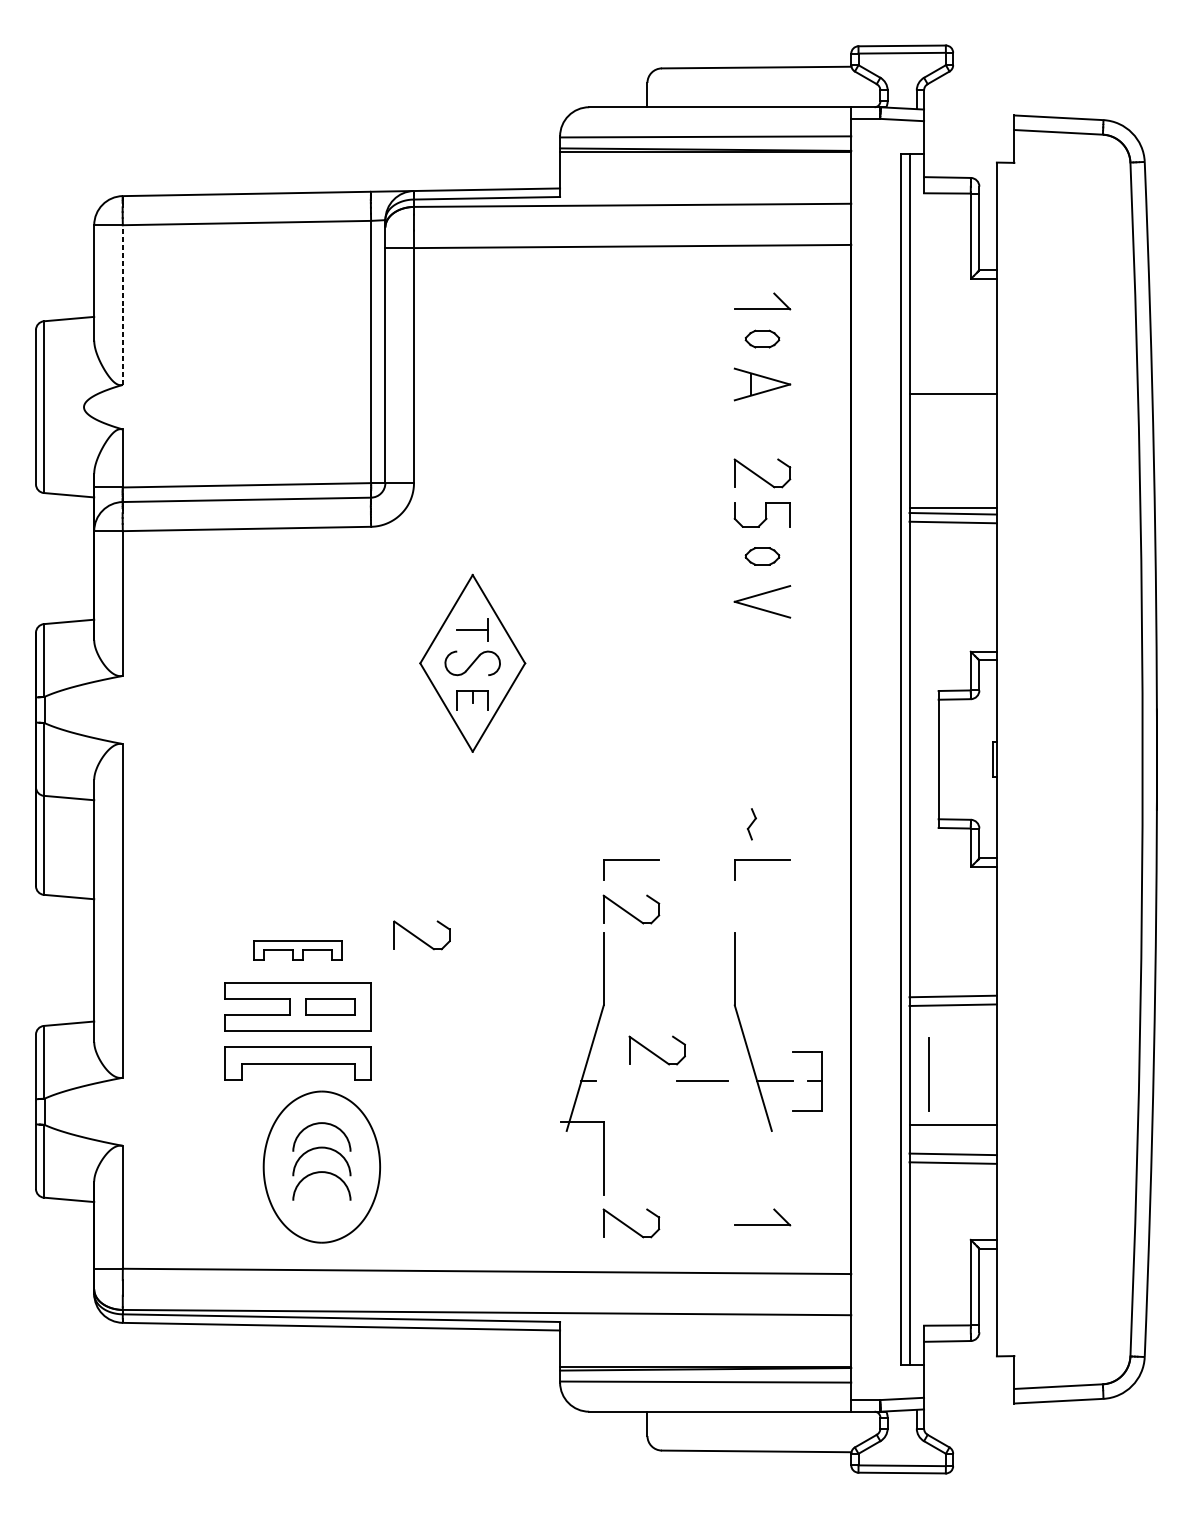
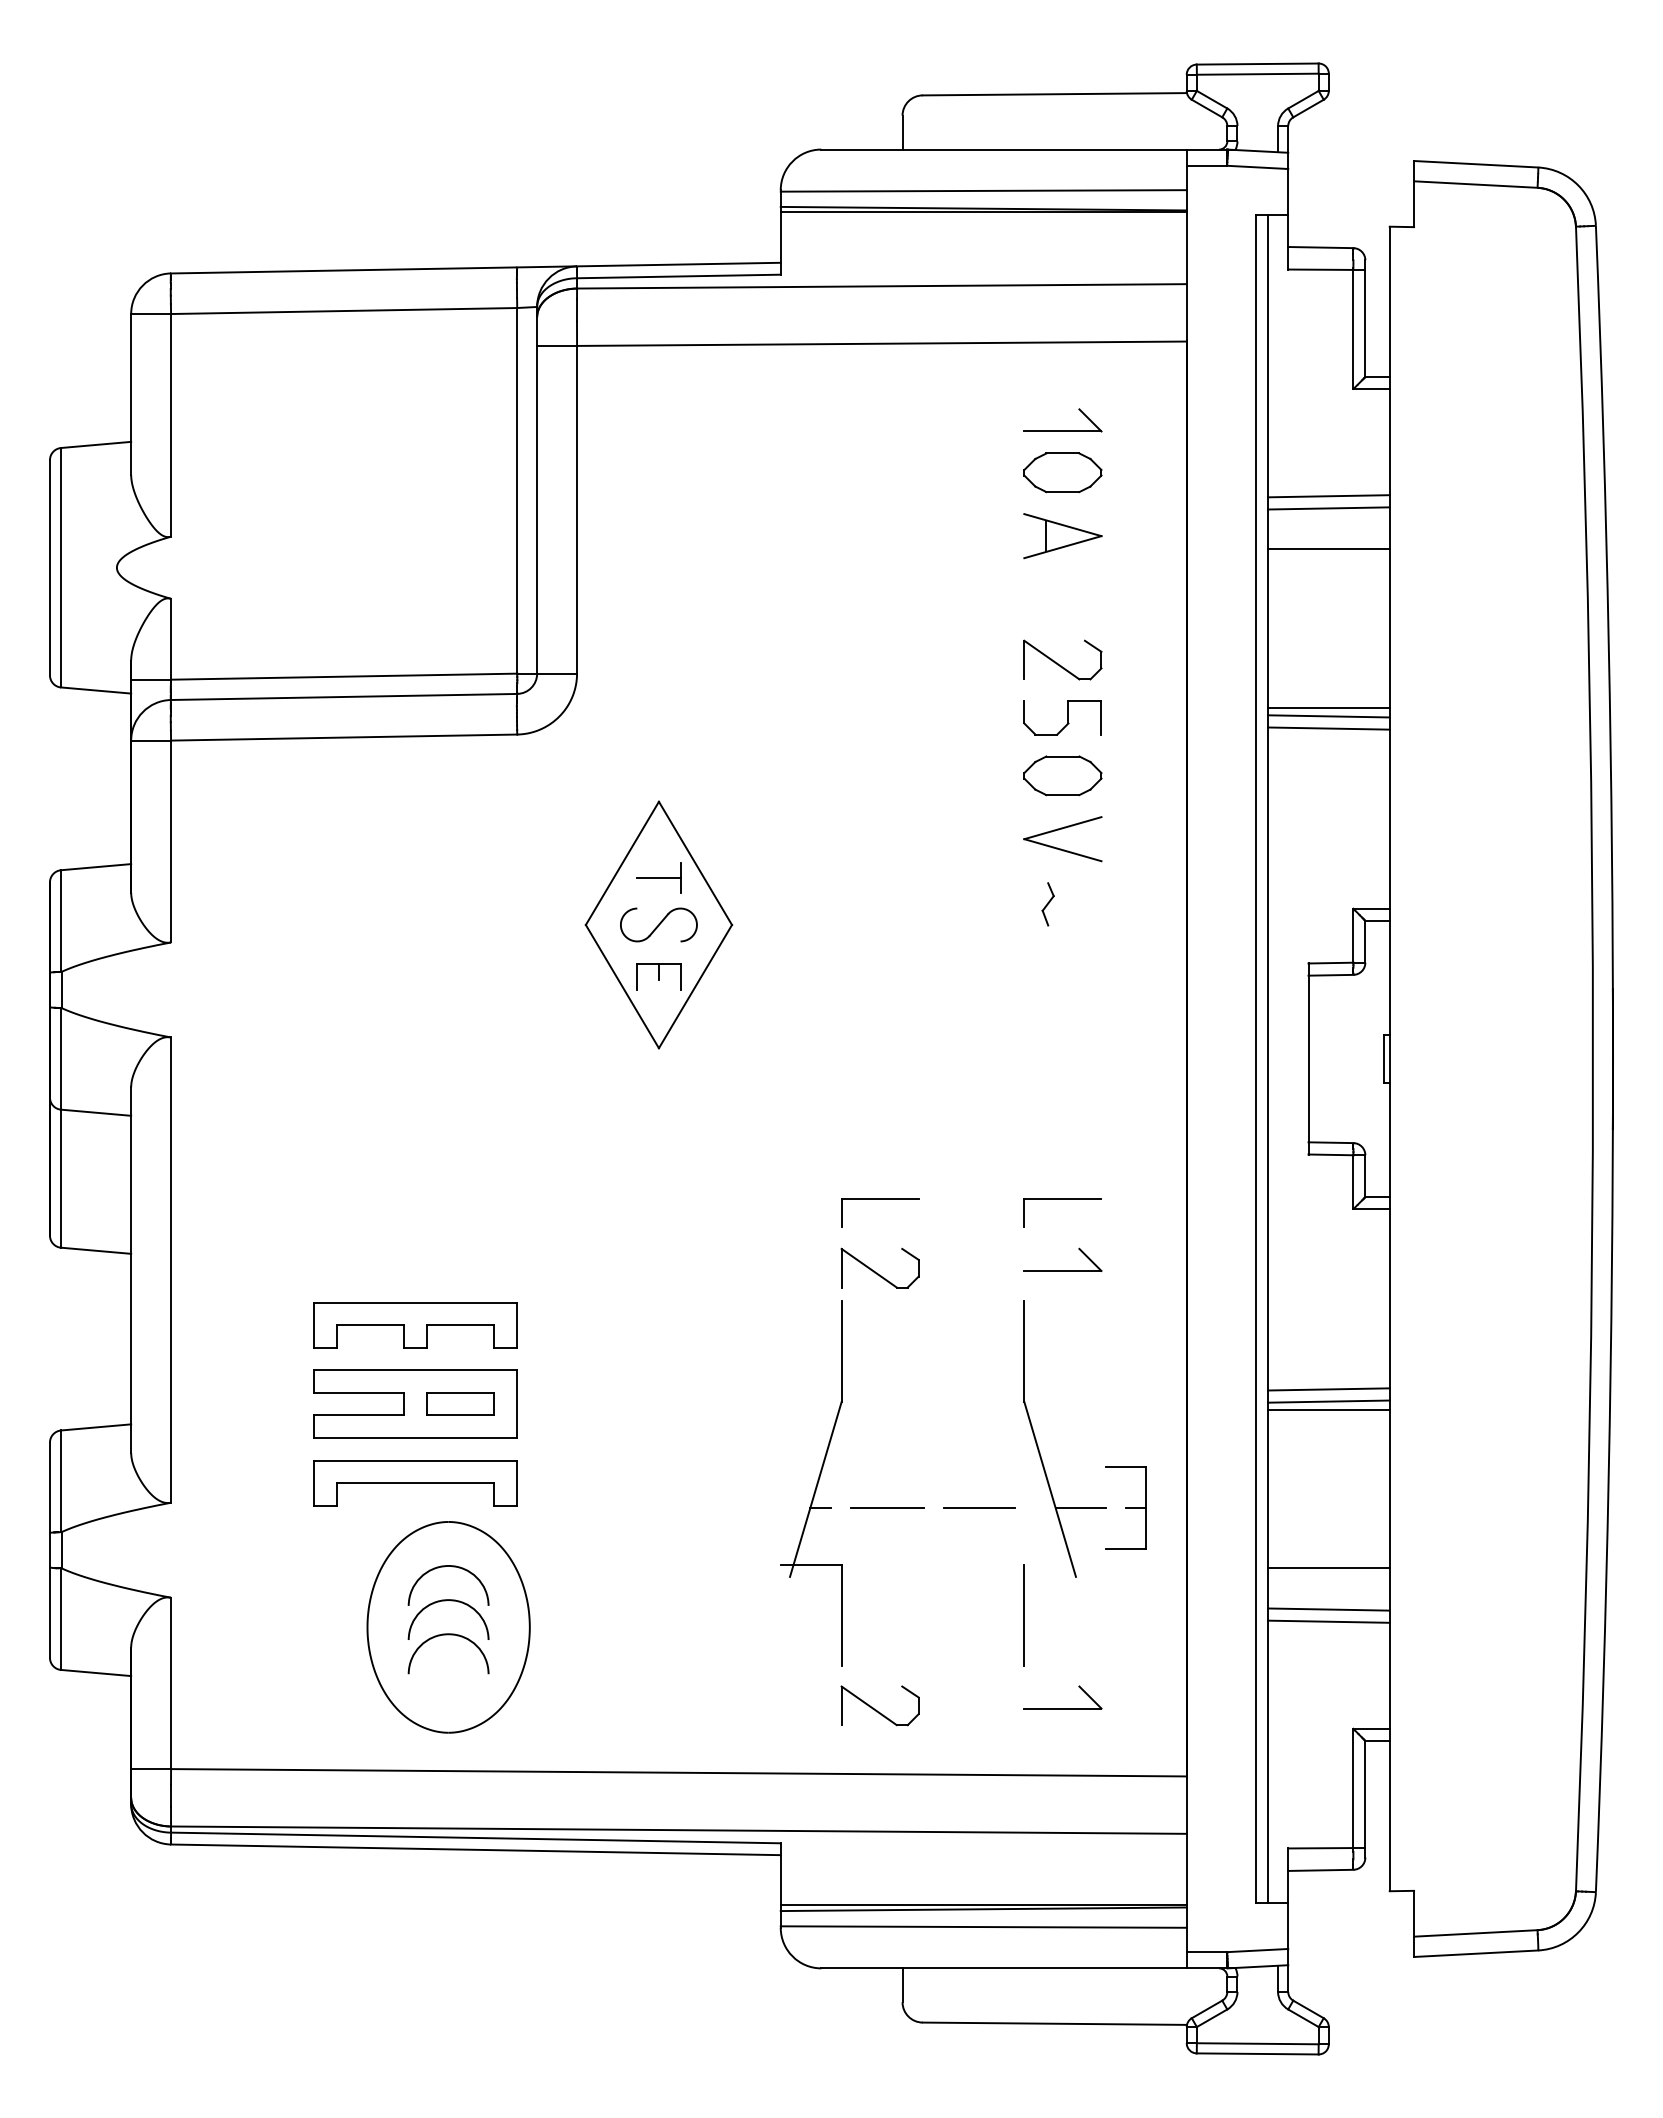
line: (123, 304) -> (171, 424), dashed -> solid
part: (762, 338) -> (1062, 472), size x1.67
line: (952, 356) -> (1328, 496), added
line: (952, 364) -> (1328, 508), added
part: (762, 556) -> (1062, 775), size x1.67
part: (751, 824) -> (1047, 904), moved
part: (762, 911) -> (1062, 1270), added
part: (421, 934) -> (587, 1303), removed
part: (298, 950) -> (415, 1325), size x1.67
line: (952, 1011) -> (1328, 1410), added
part: (656, 1050) -> (915, 1464), removed
line: (928, 1074) -> (1023, 1615), moved
line: (635, 1081) -> (886, 1507), added

